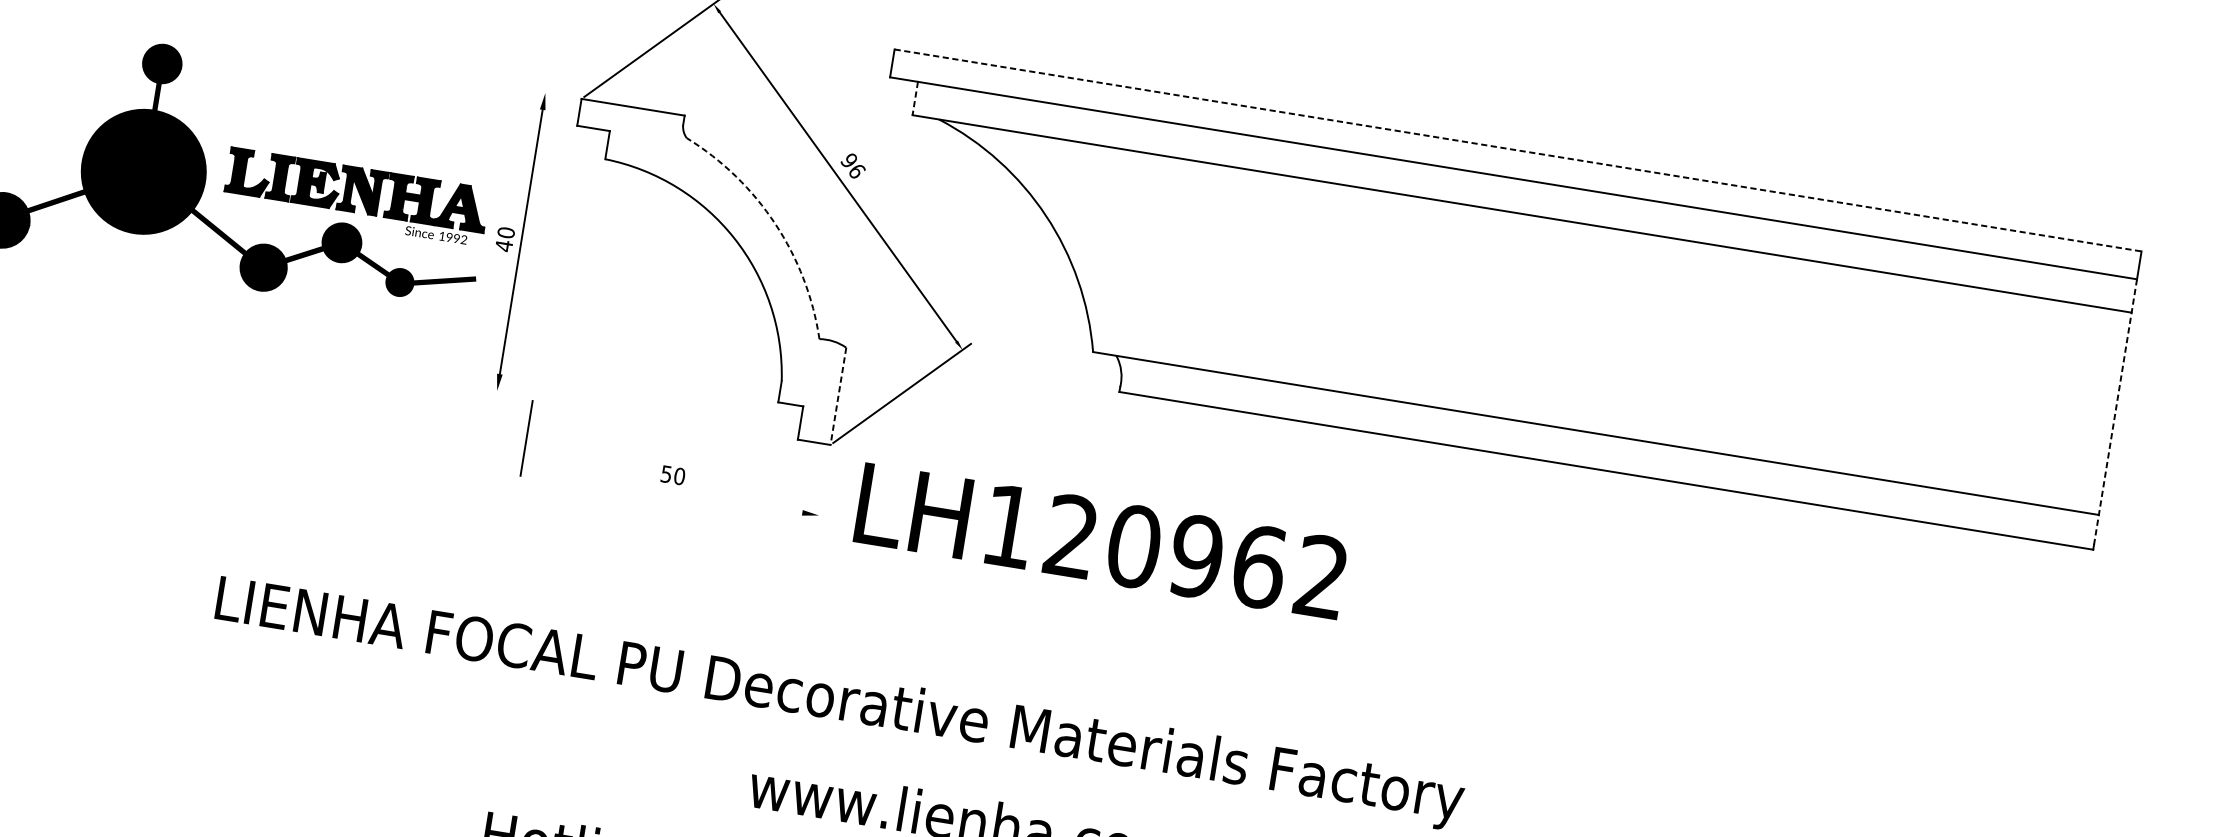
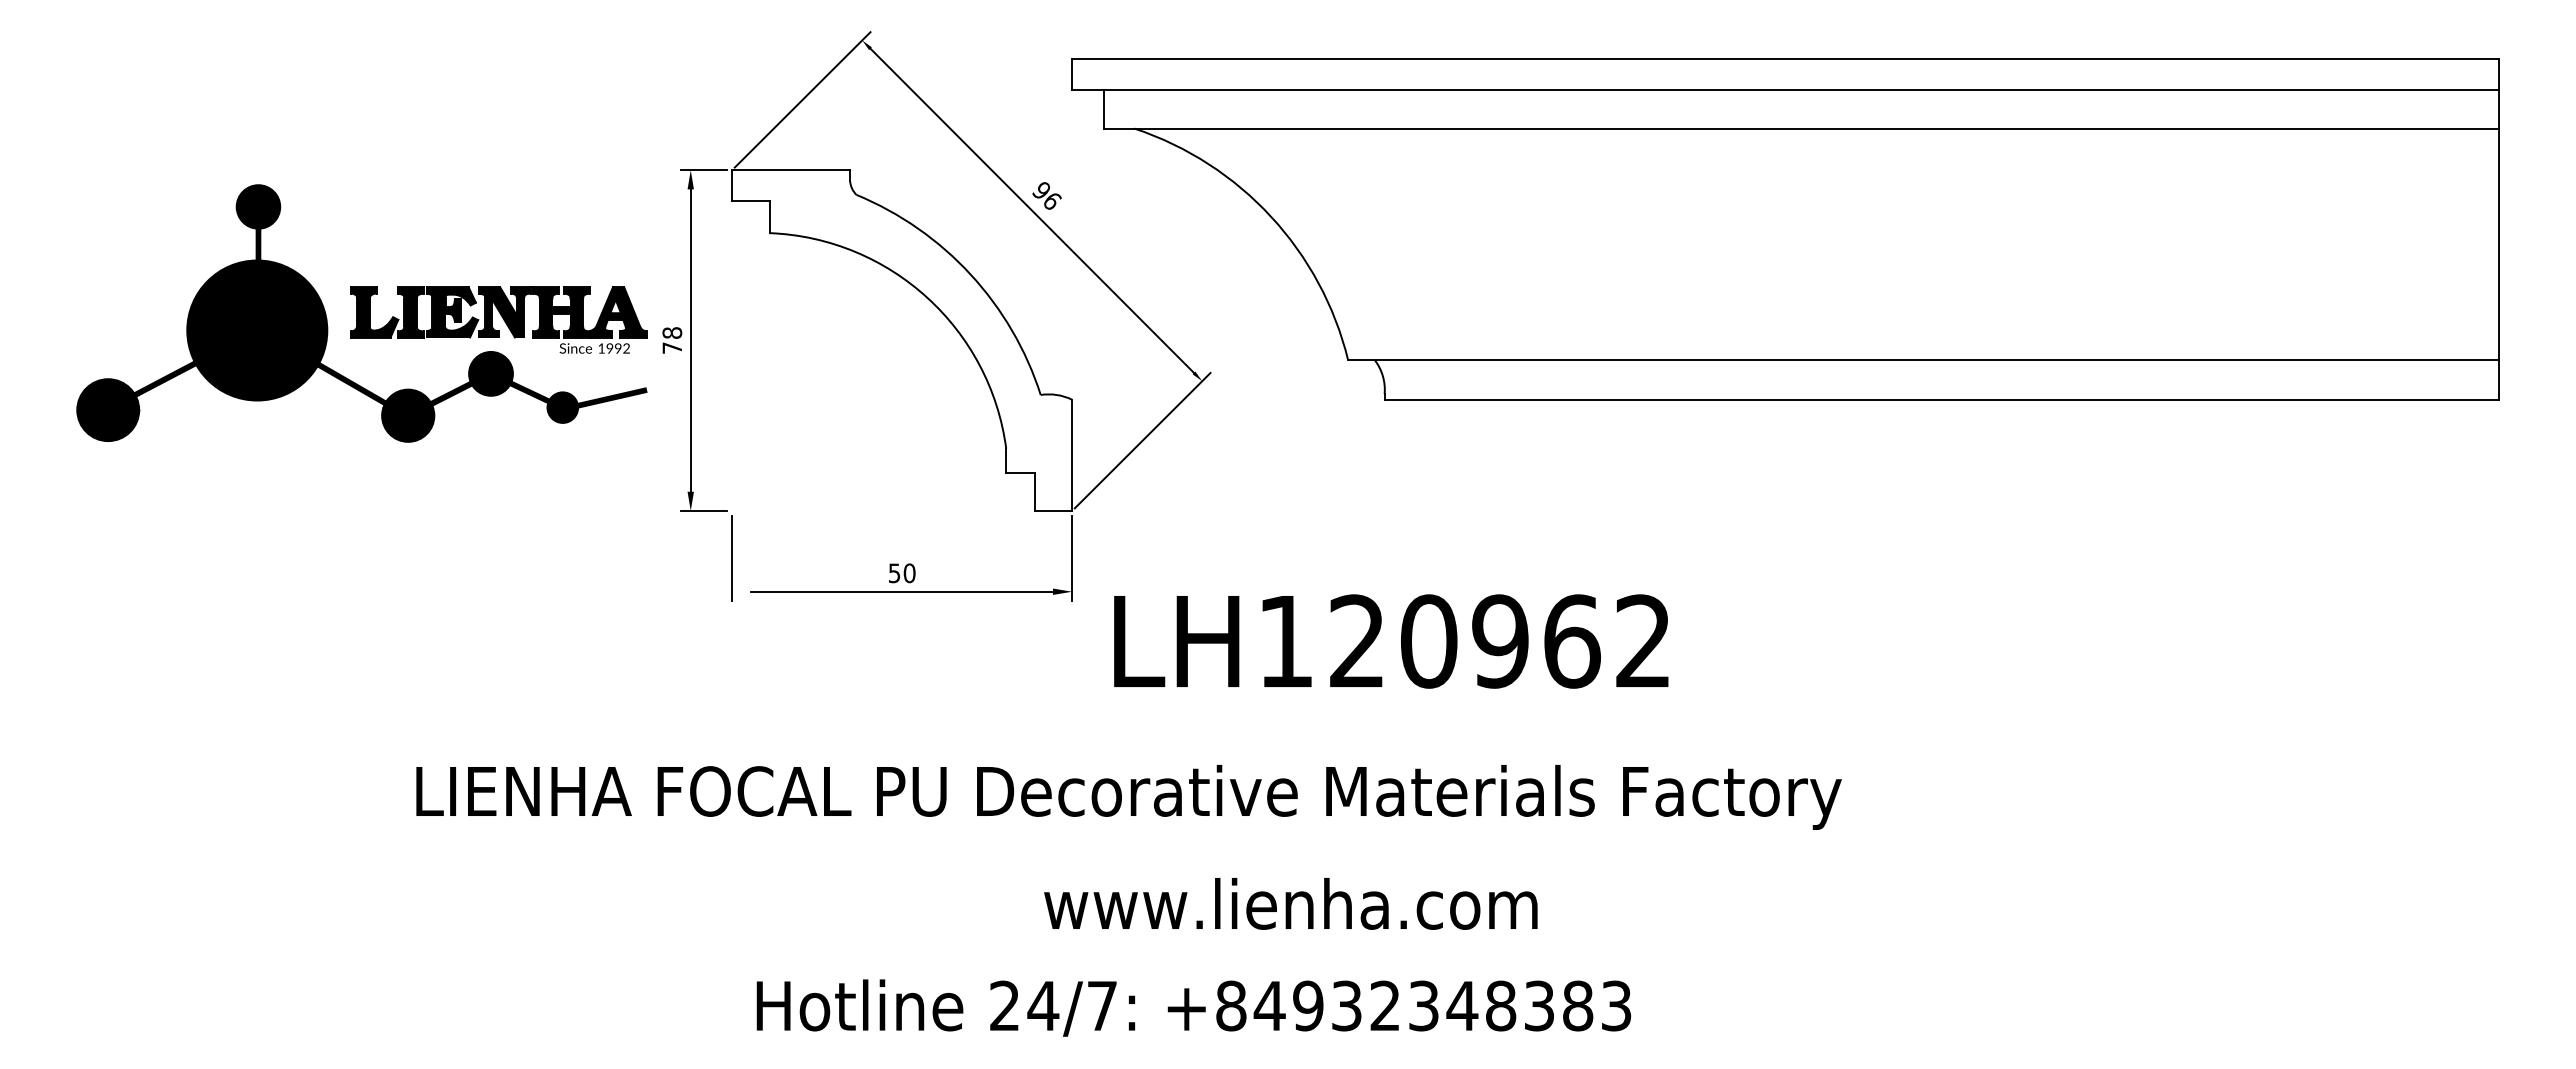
line: (557, 95) -> (704, 170), added
line: (915, 98) -> (1104, 109), dashed -> solid
line: (1518, 150) -> (1785, 58), dashed -> solid
arc: (775, 223) -> (970, 274), dashed -> solid
text: (504, 239) -> (671, 340), 40 -> 78
line: (509, 392) -> (704, 510), added
line: (838, 396) -> (1072, 455), dashed -> solid
line: (2115, 412) -> (2498, 242), dashed -> solid
line: (824, 486) -> (1072, 558), added
line: (669, 491) -> (901, 591), added
text: (1101, 541) -> (1391, 641), moved

